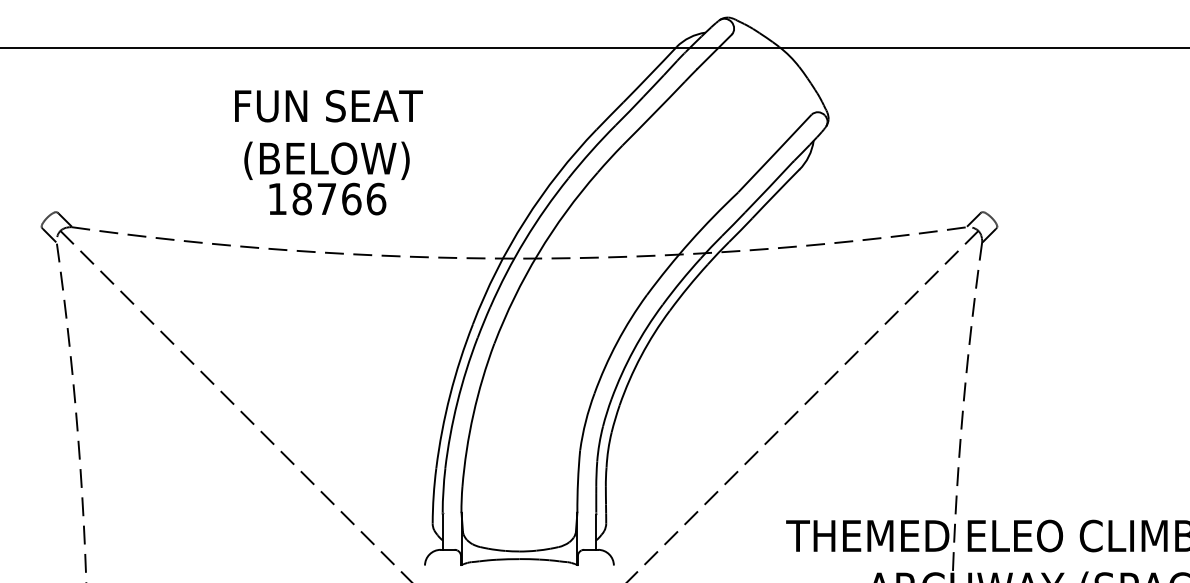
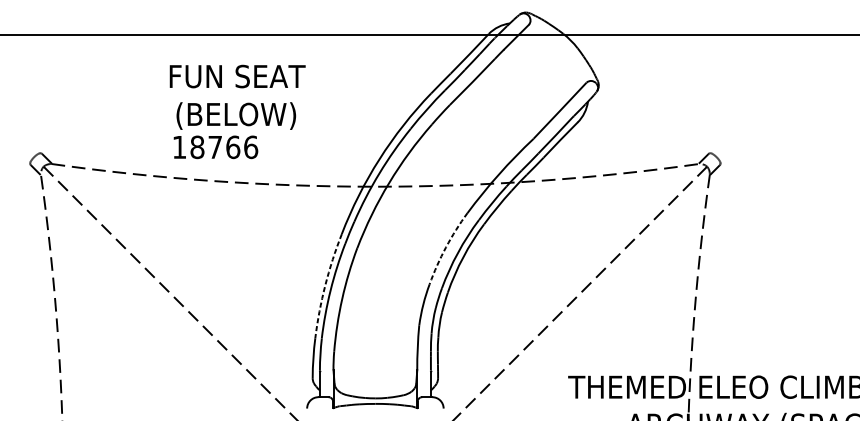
text: (327, 198) -> (215, 146), moved
arc: (617, 342) -> (446, 247), solid -> dashed
arc: (450, 395) -> (325, 285), solid -> dashed

